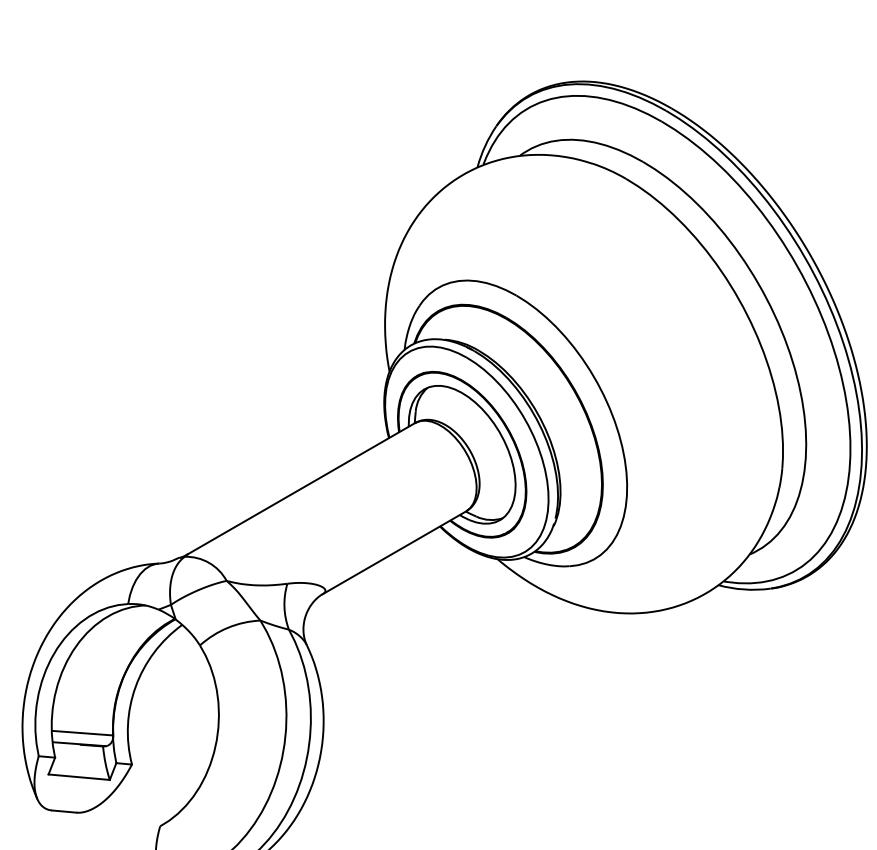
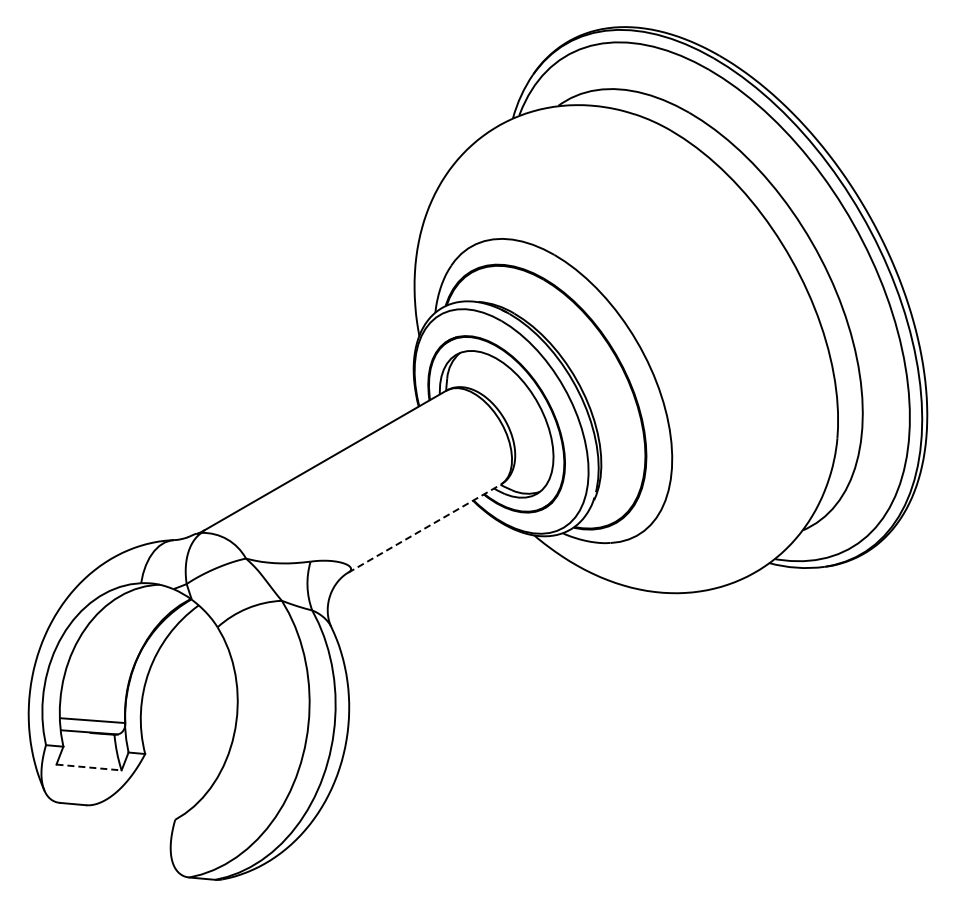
line: (394, 552) -> (424, 528), solid -> dashed
line: (79, 777) -> (89, 767), solid -> dashed

